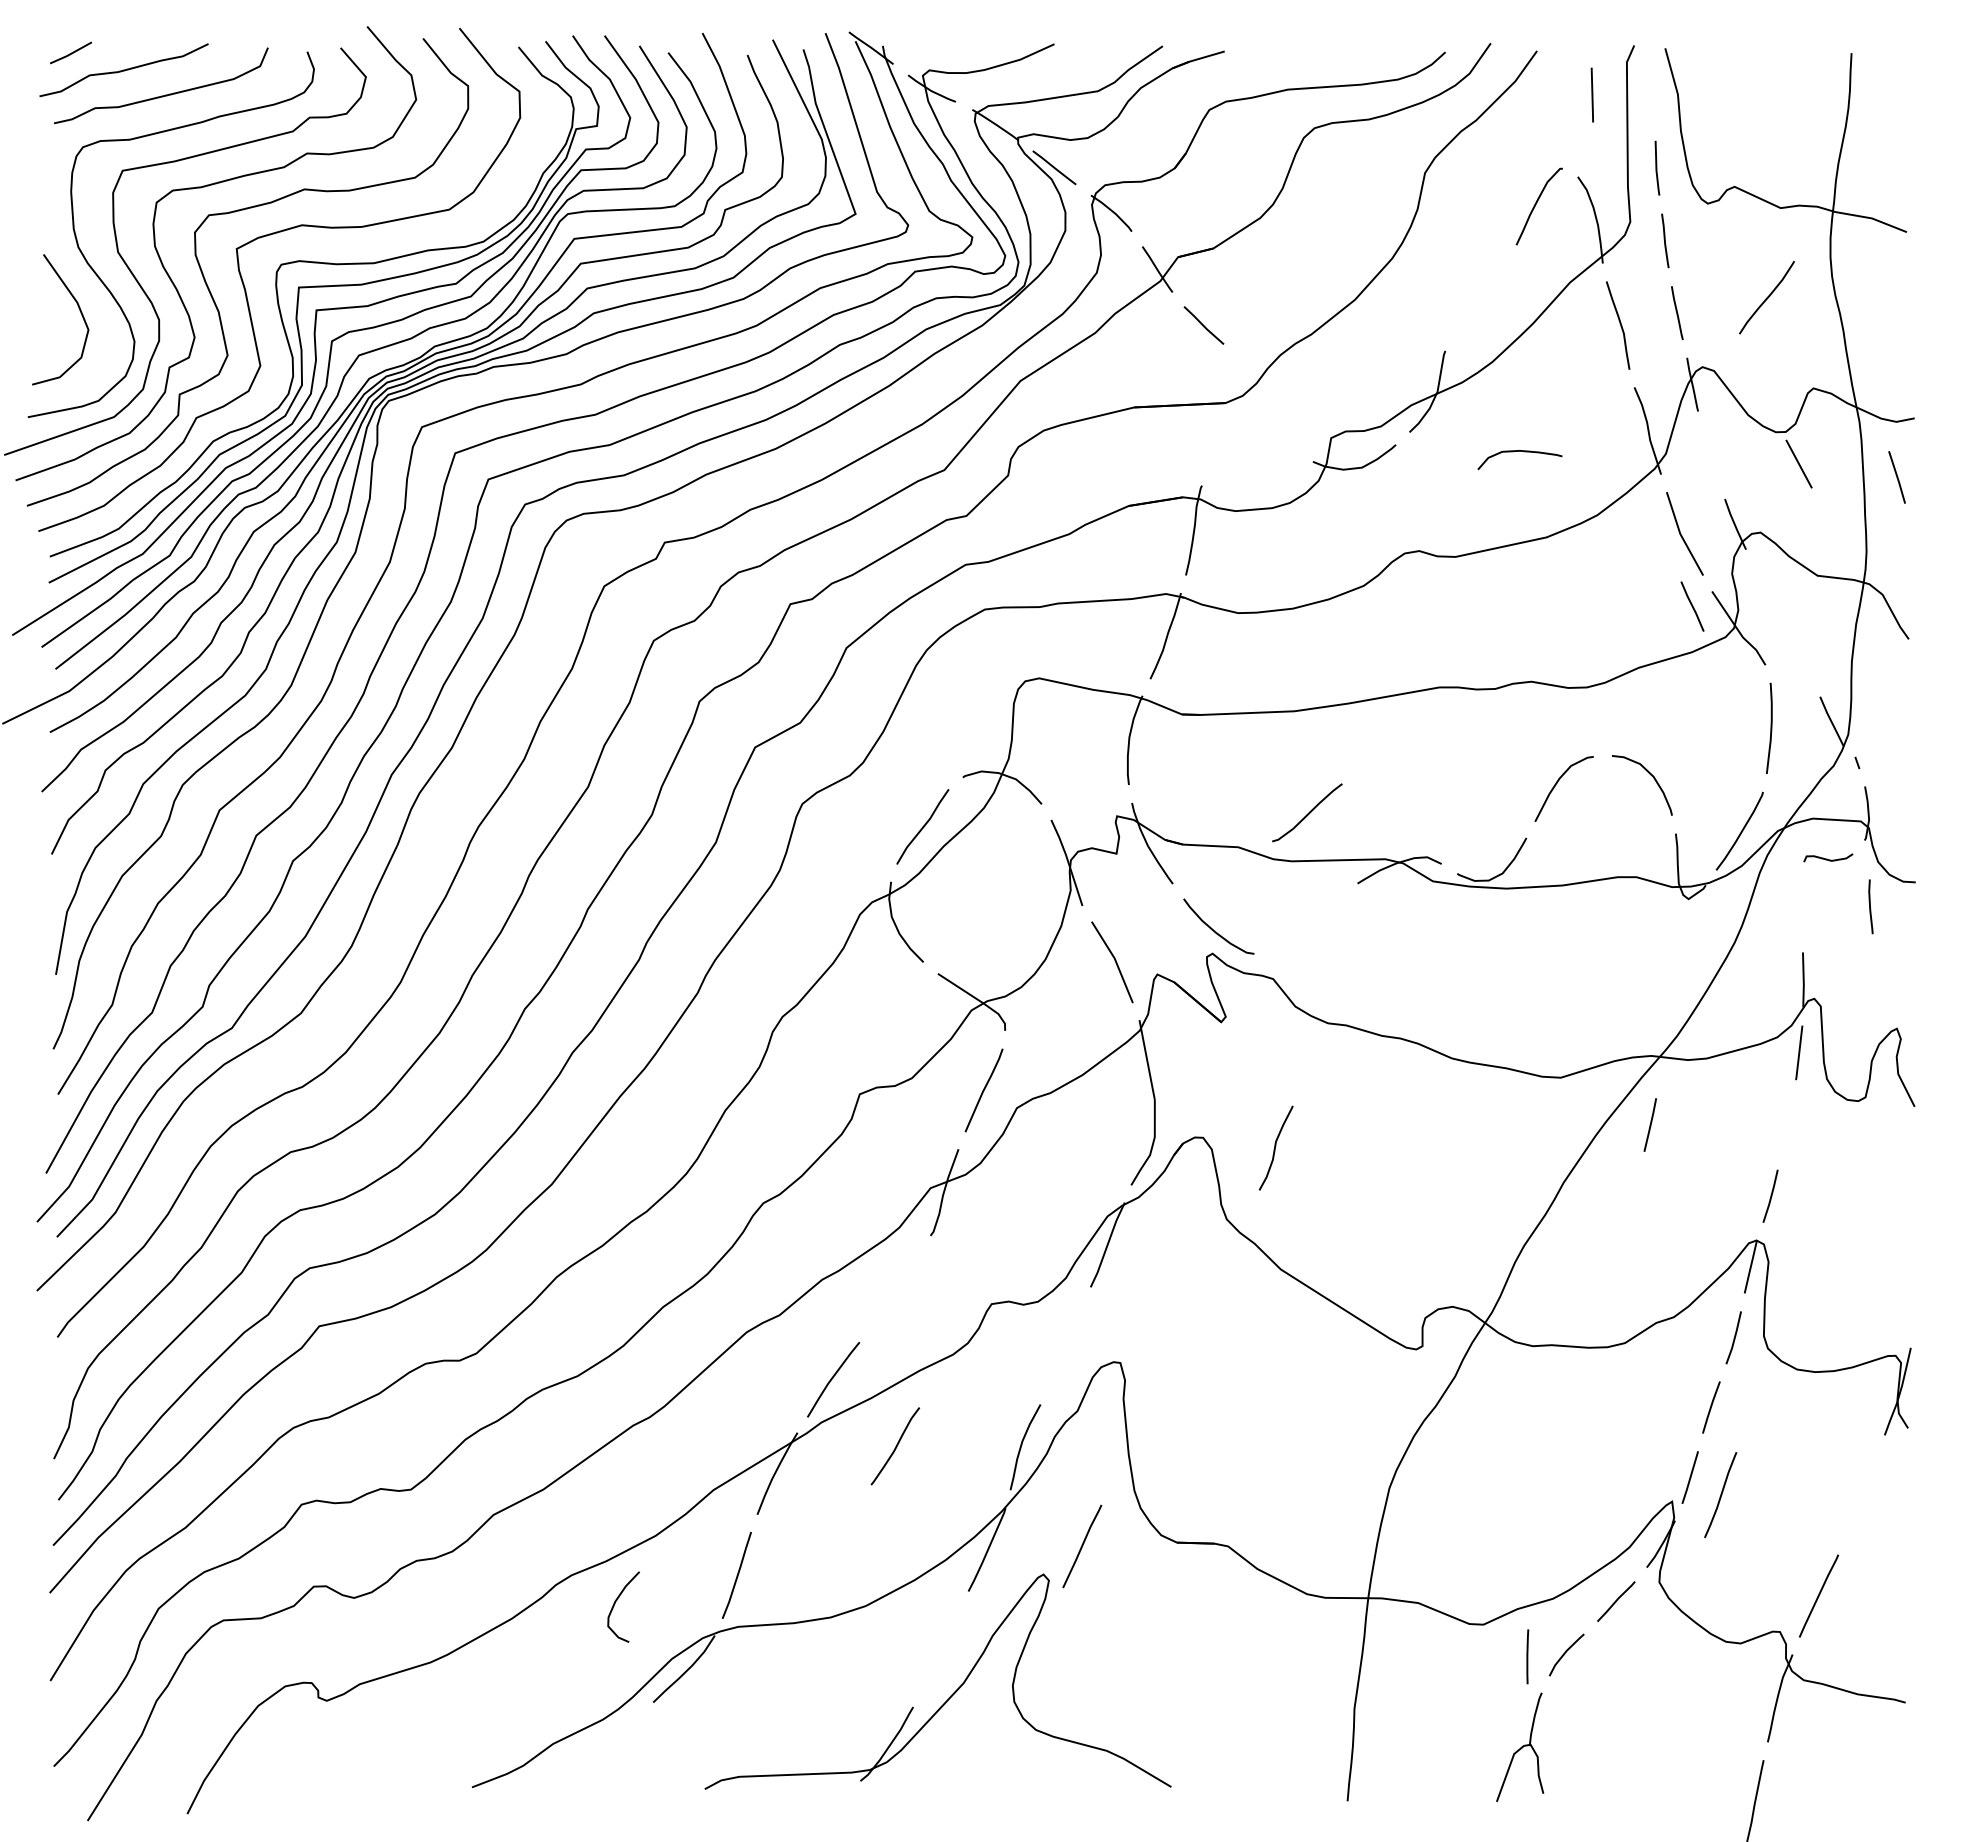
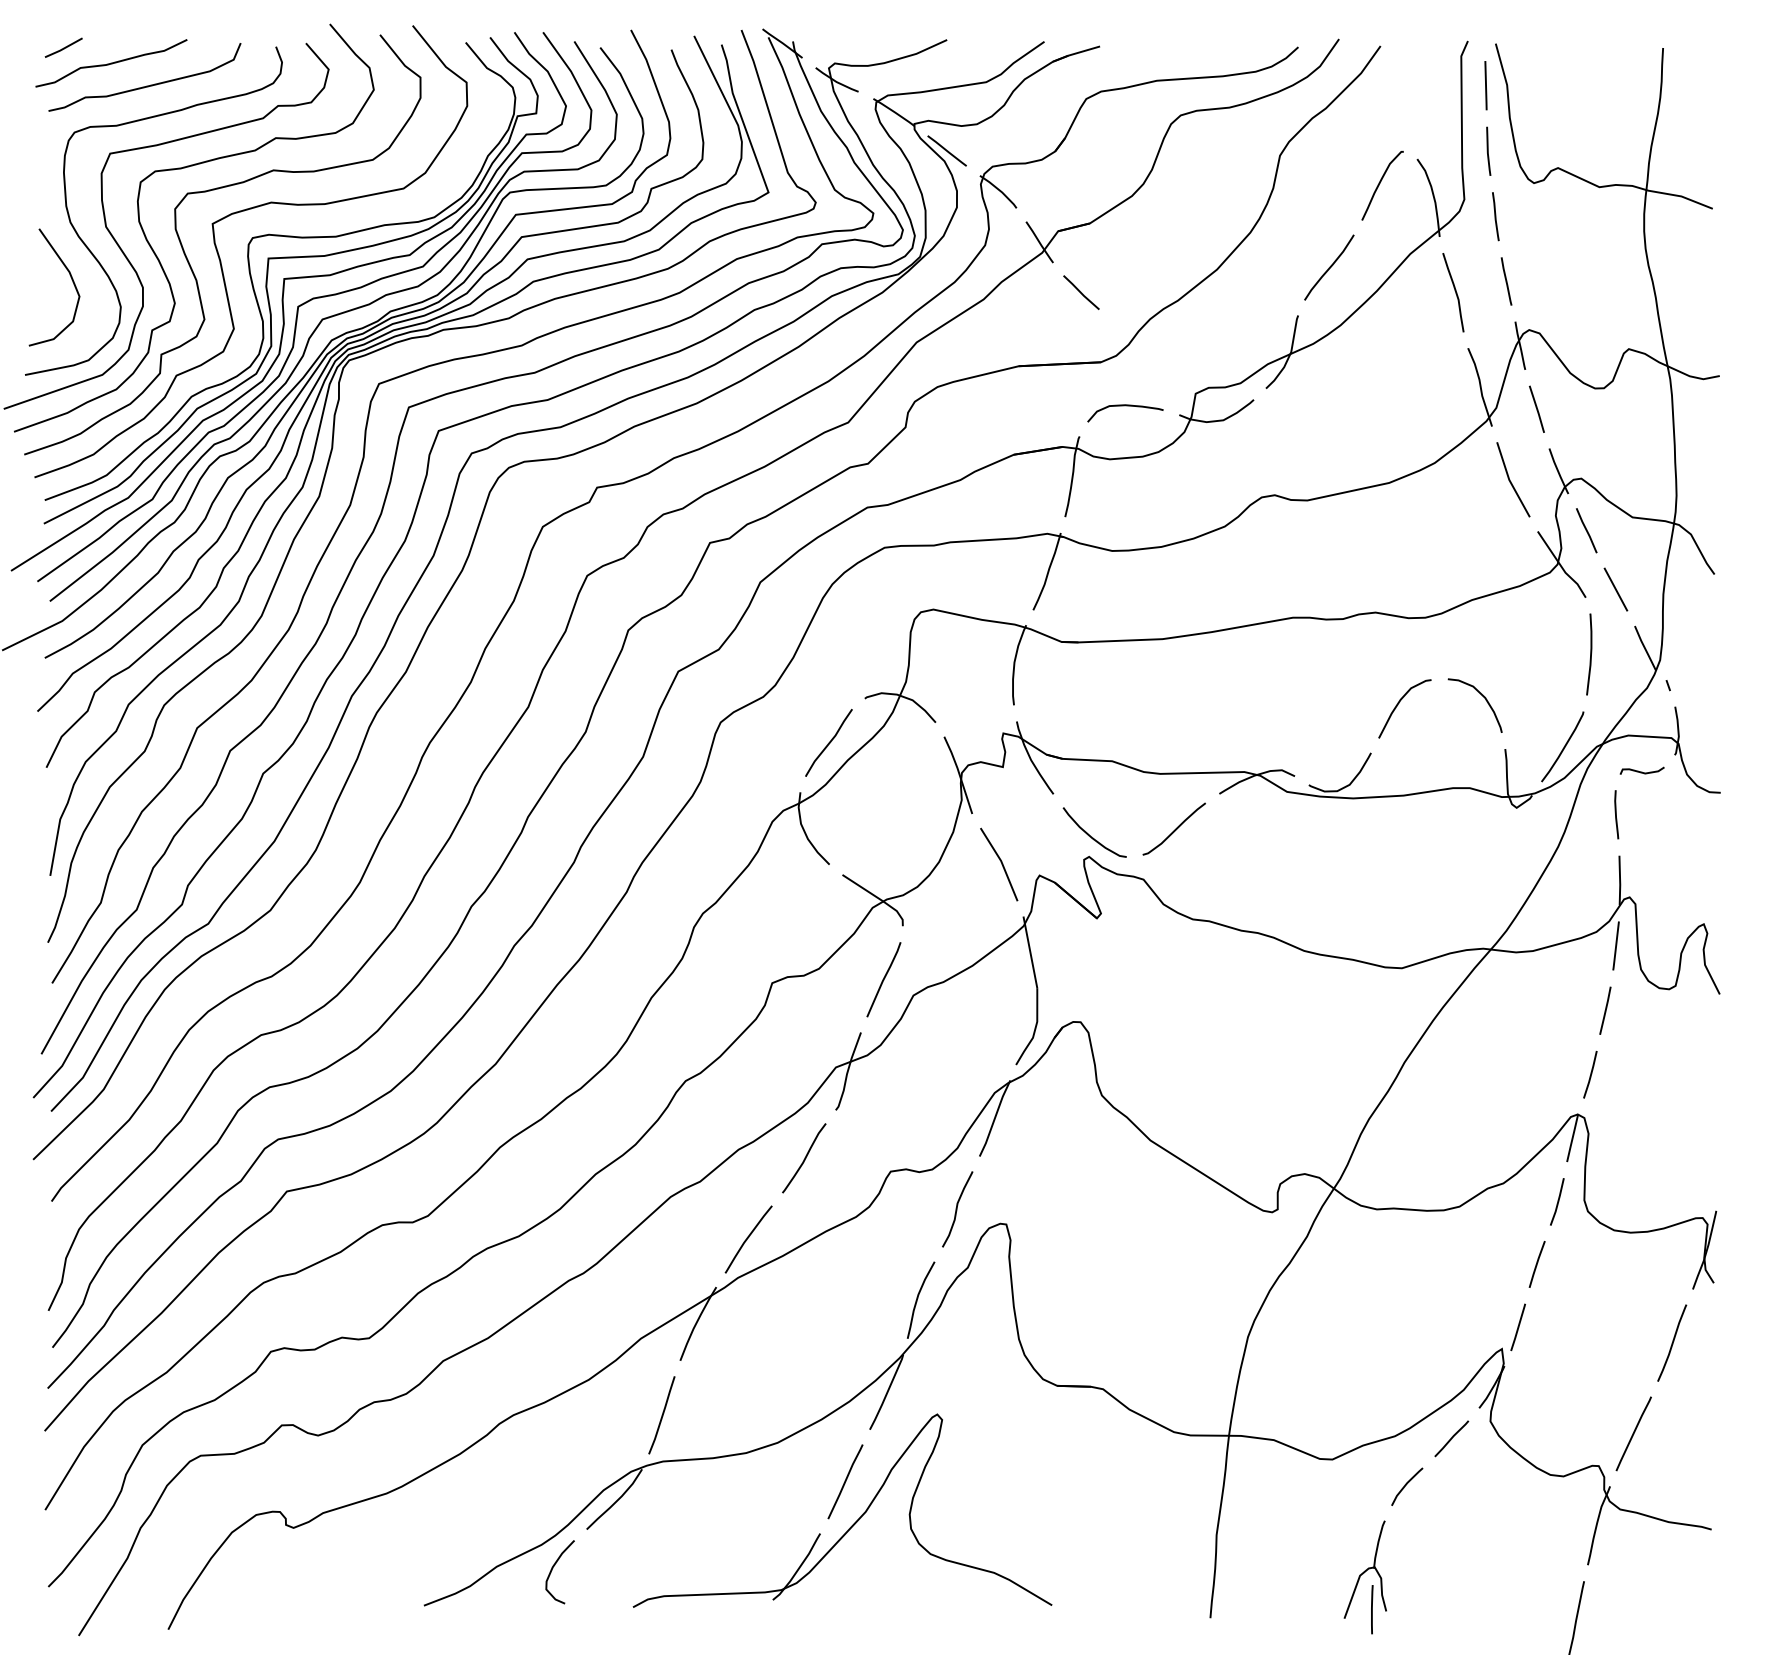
line: (1591, 94) -> (1485, 85), moved
curve: (1766, 297) -> (1328, 267), moved
curve: (1519, 451) -> (1125, 405), moved
line: (1798, 463) -> (1615, 589), moved
line: (1896, 477) -> (1536, 409), moved
line: (1692, 606) -> (1586, 530), moved
curve: (1308, 812) -> (1175, 828), moved
line: (1870, 906) -> (1616, 814), moved
line: (1649, 1124) -> (1604, 1010), moved
curve: (1275, 1147) -> (957, 1208), moved
curve: (895, 1446) -> (804, 1158), moved
curve: (1720, 1495) -> (1672, 1343), moved
line: (1082, 1546) -> (845, 1481), moved
curve: (615, 1604) -> (552, 1569), moved
line: (1527, 1656) -> (1372, 1609), moved

